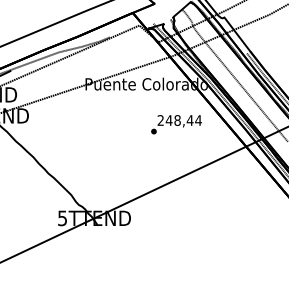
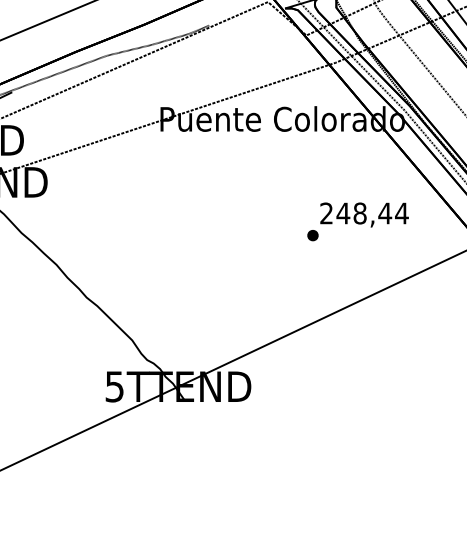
text: (176, 124) -> (357, 221), moved

